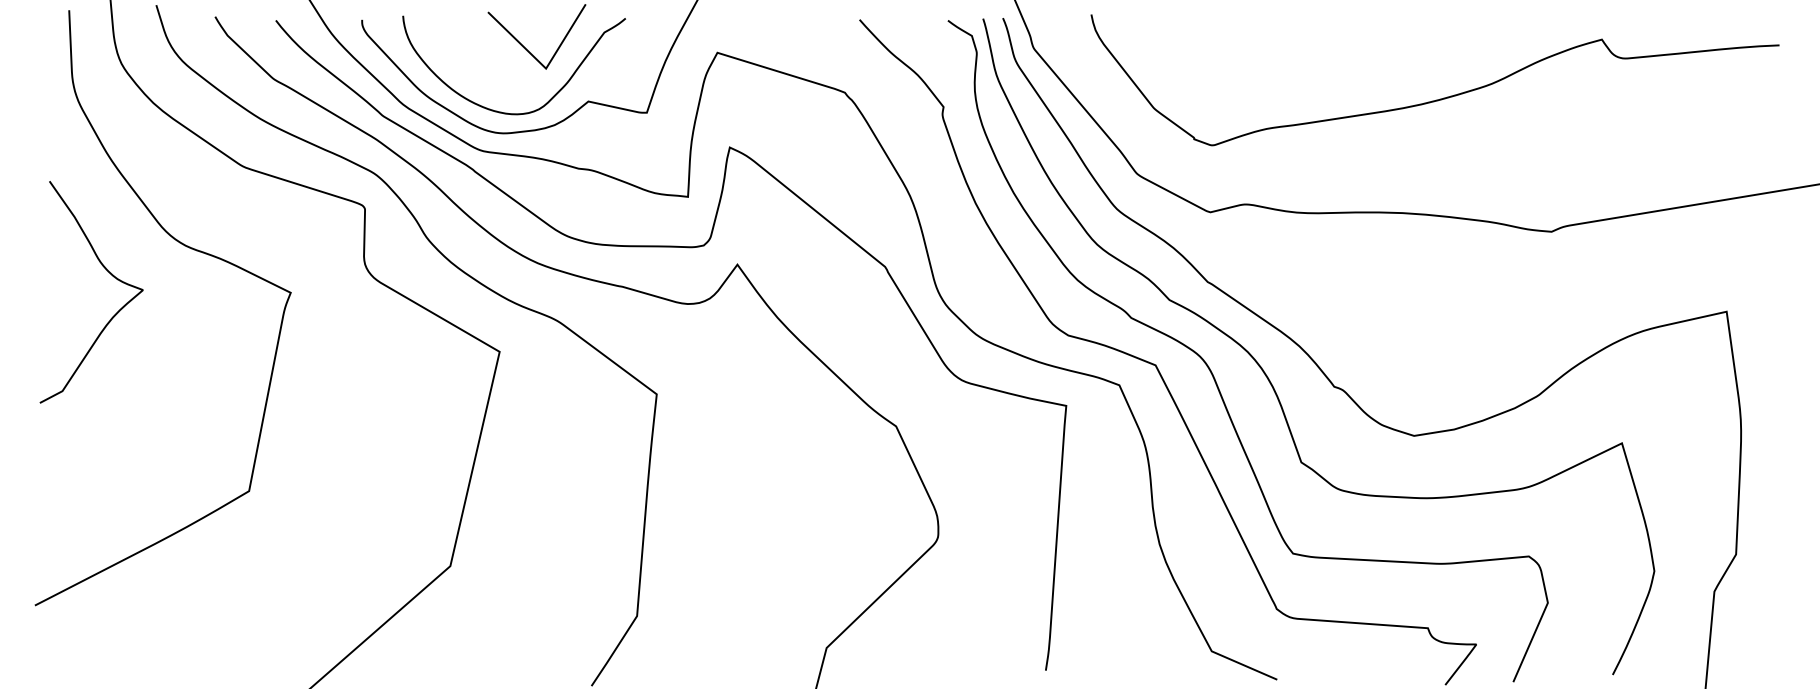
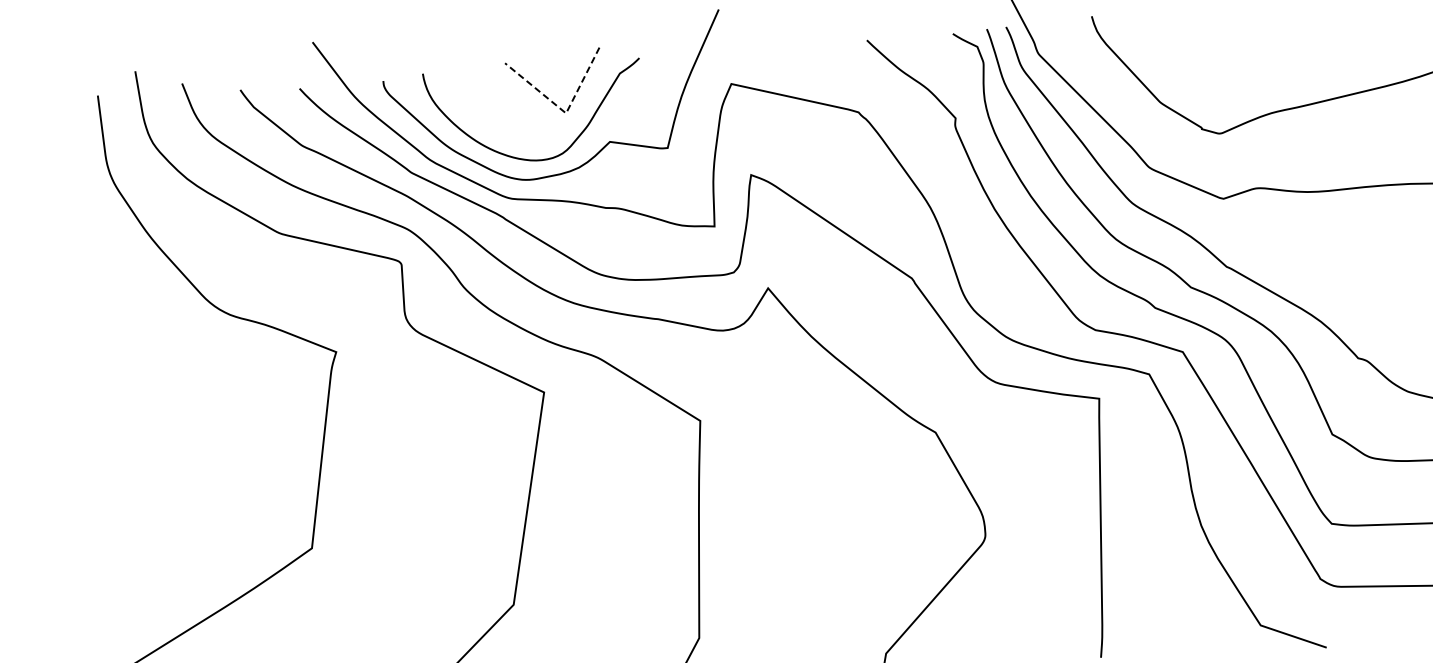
line: (543, 66) -> (563, 111), solid -> dashed
curve: (109, 273) -> (158, 348), removed

